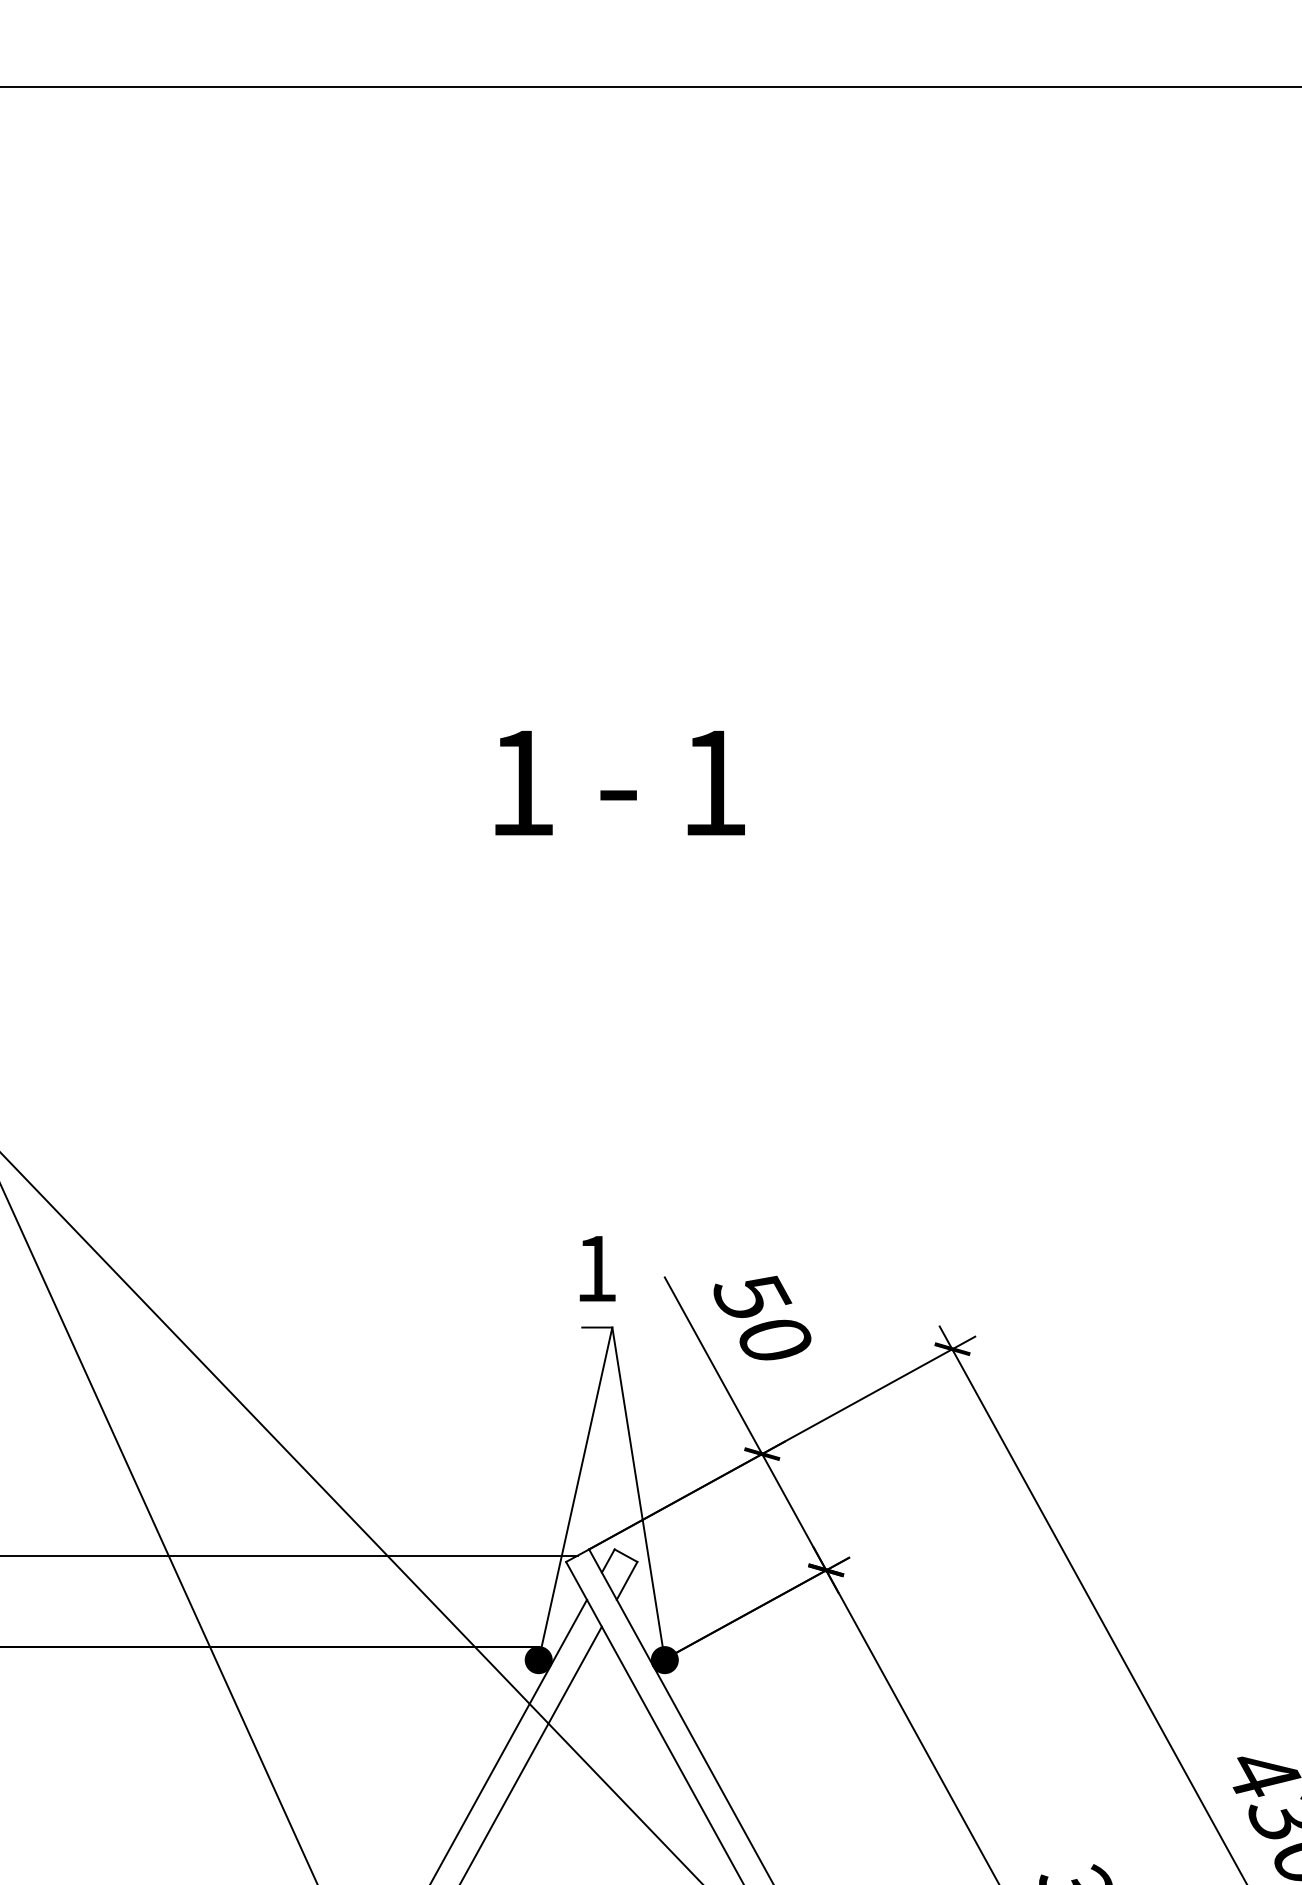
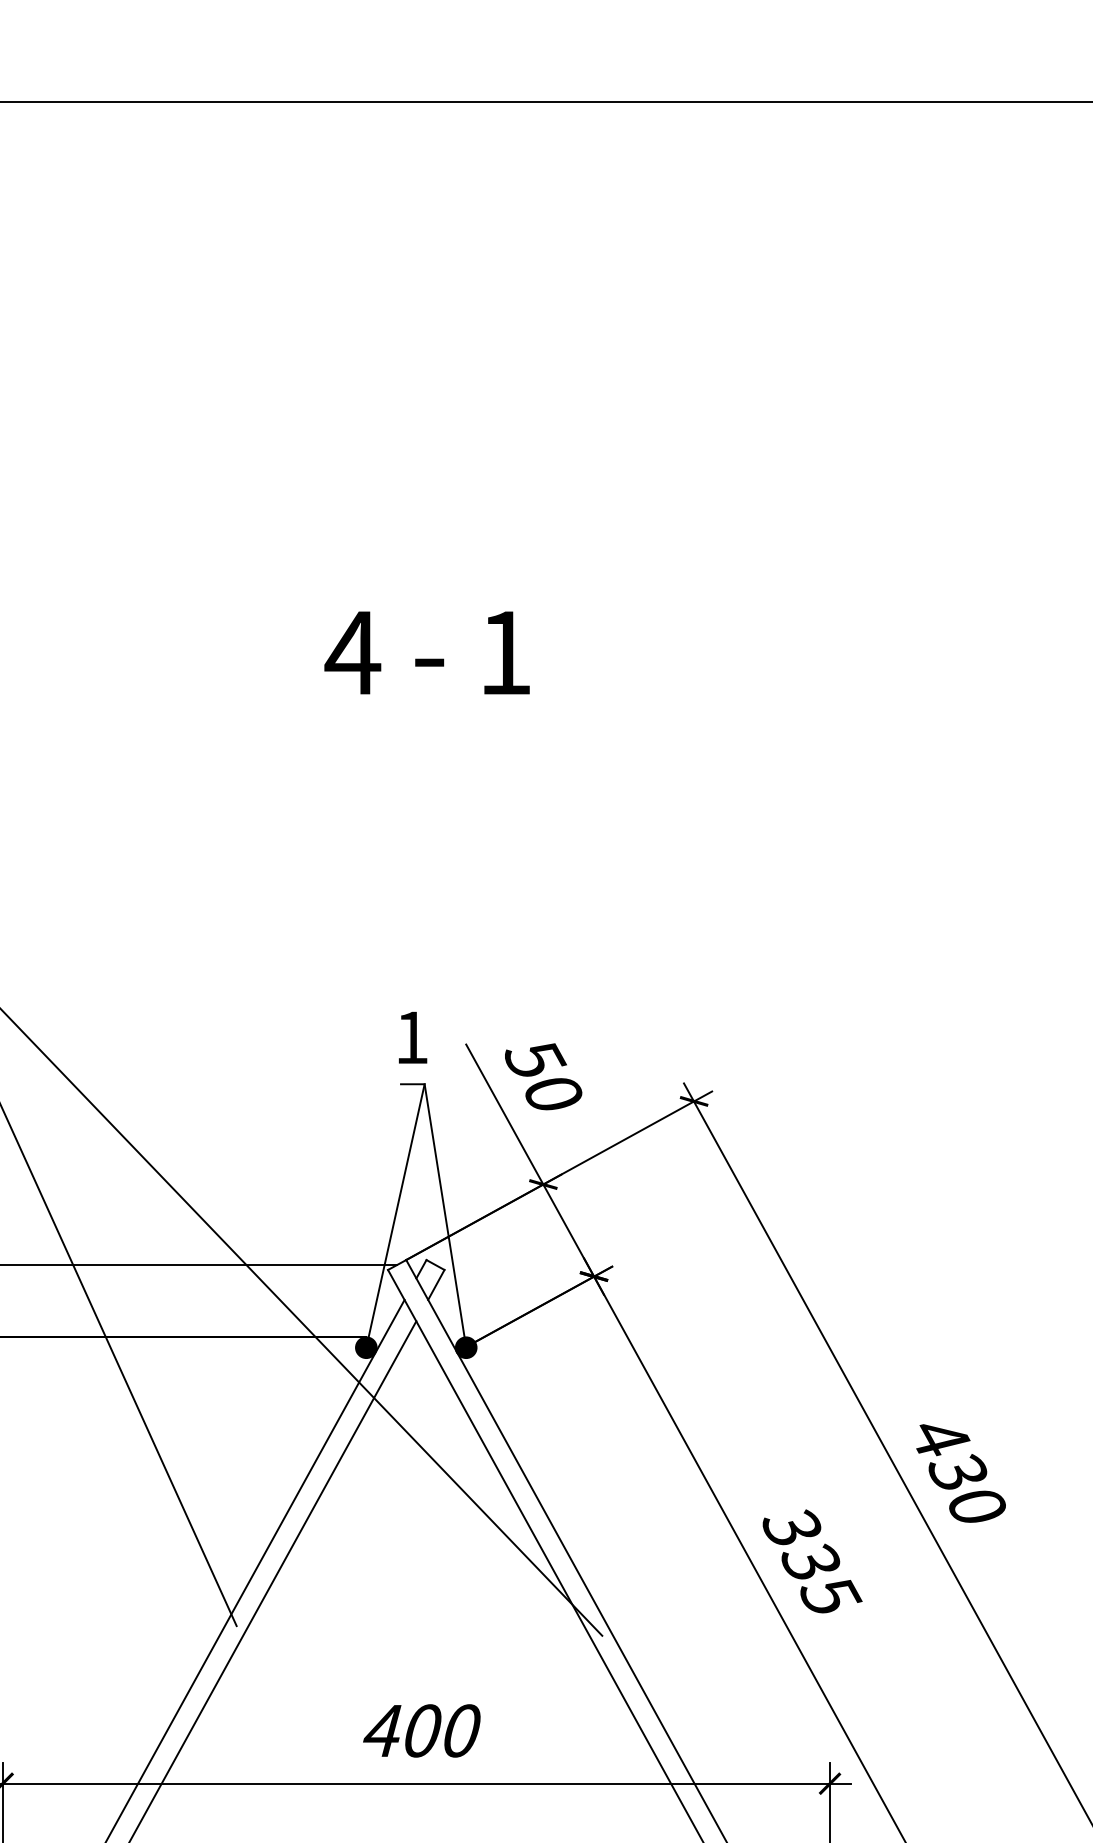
text: (521, 782) -> (352, 652), 1 -> 4

